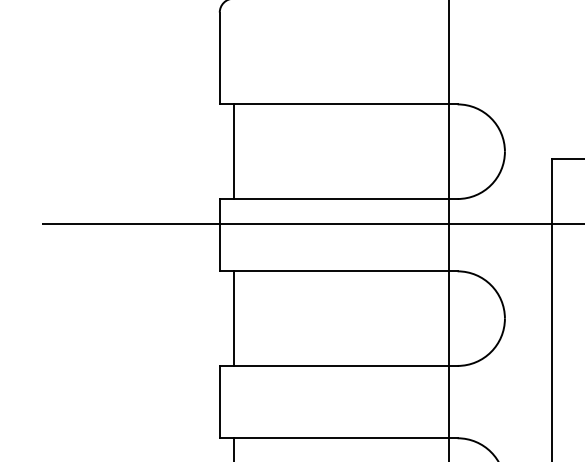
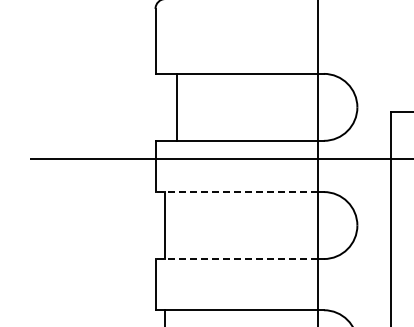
line: (233, 150) -> (177, 106), moved
line: (334, 271) -> (236, 192), solid -> dashed
line: (334, 366) -> (236, 259), solid -> dashed

